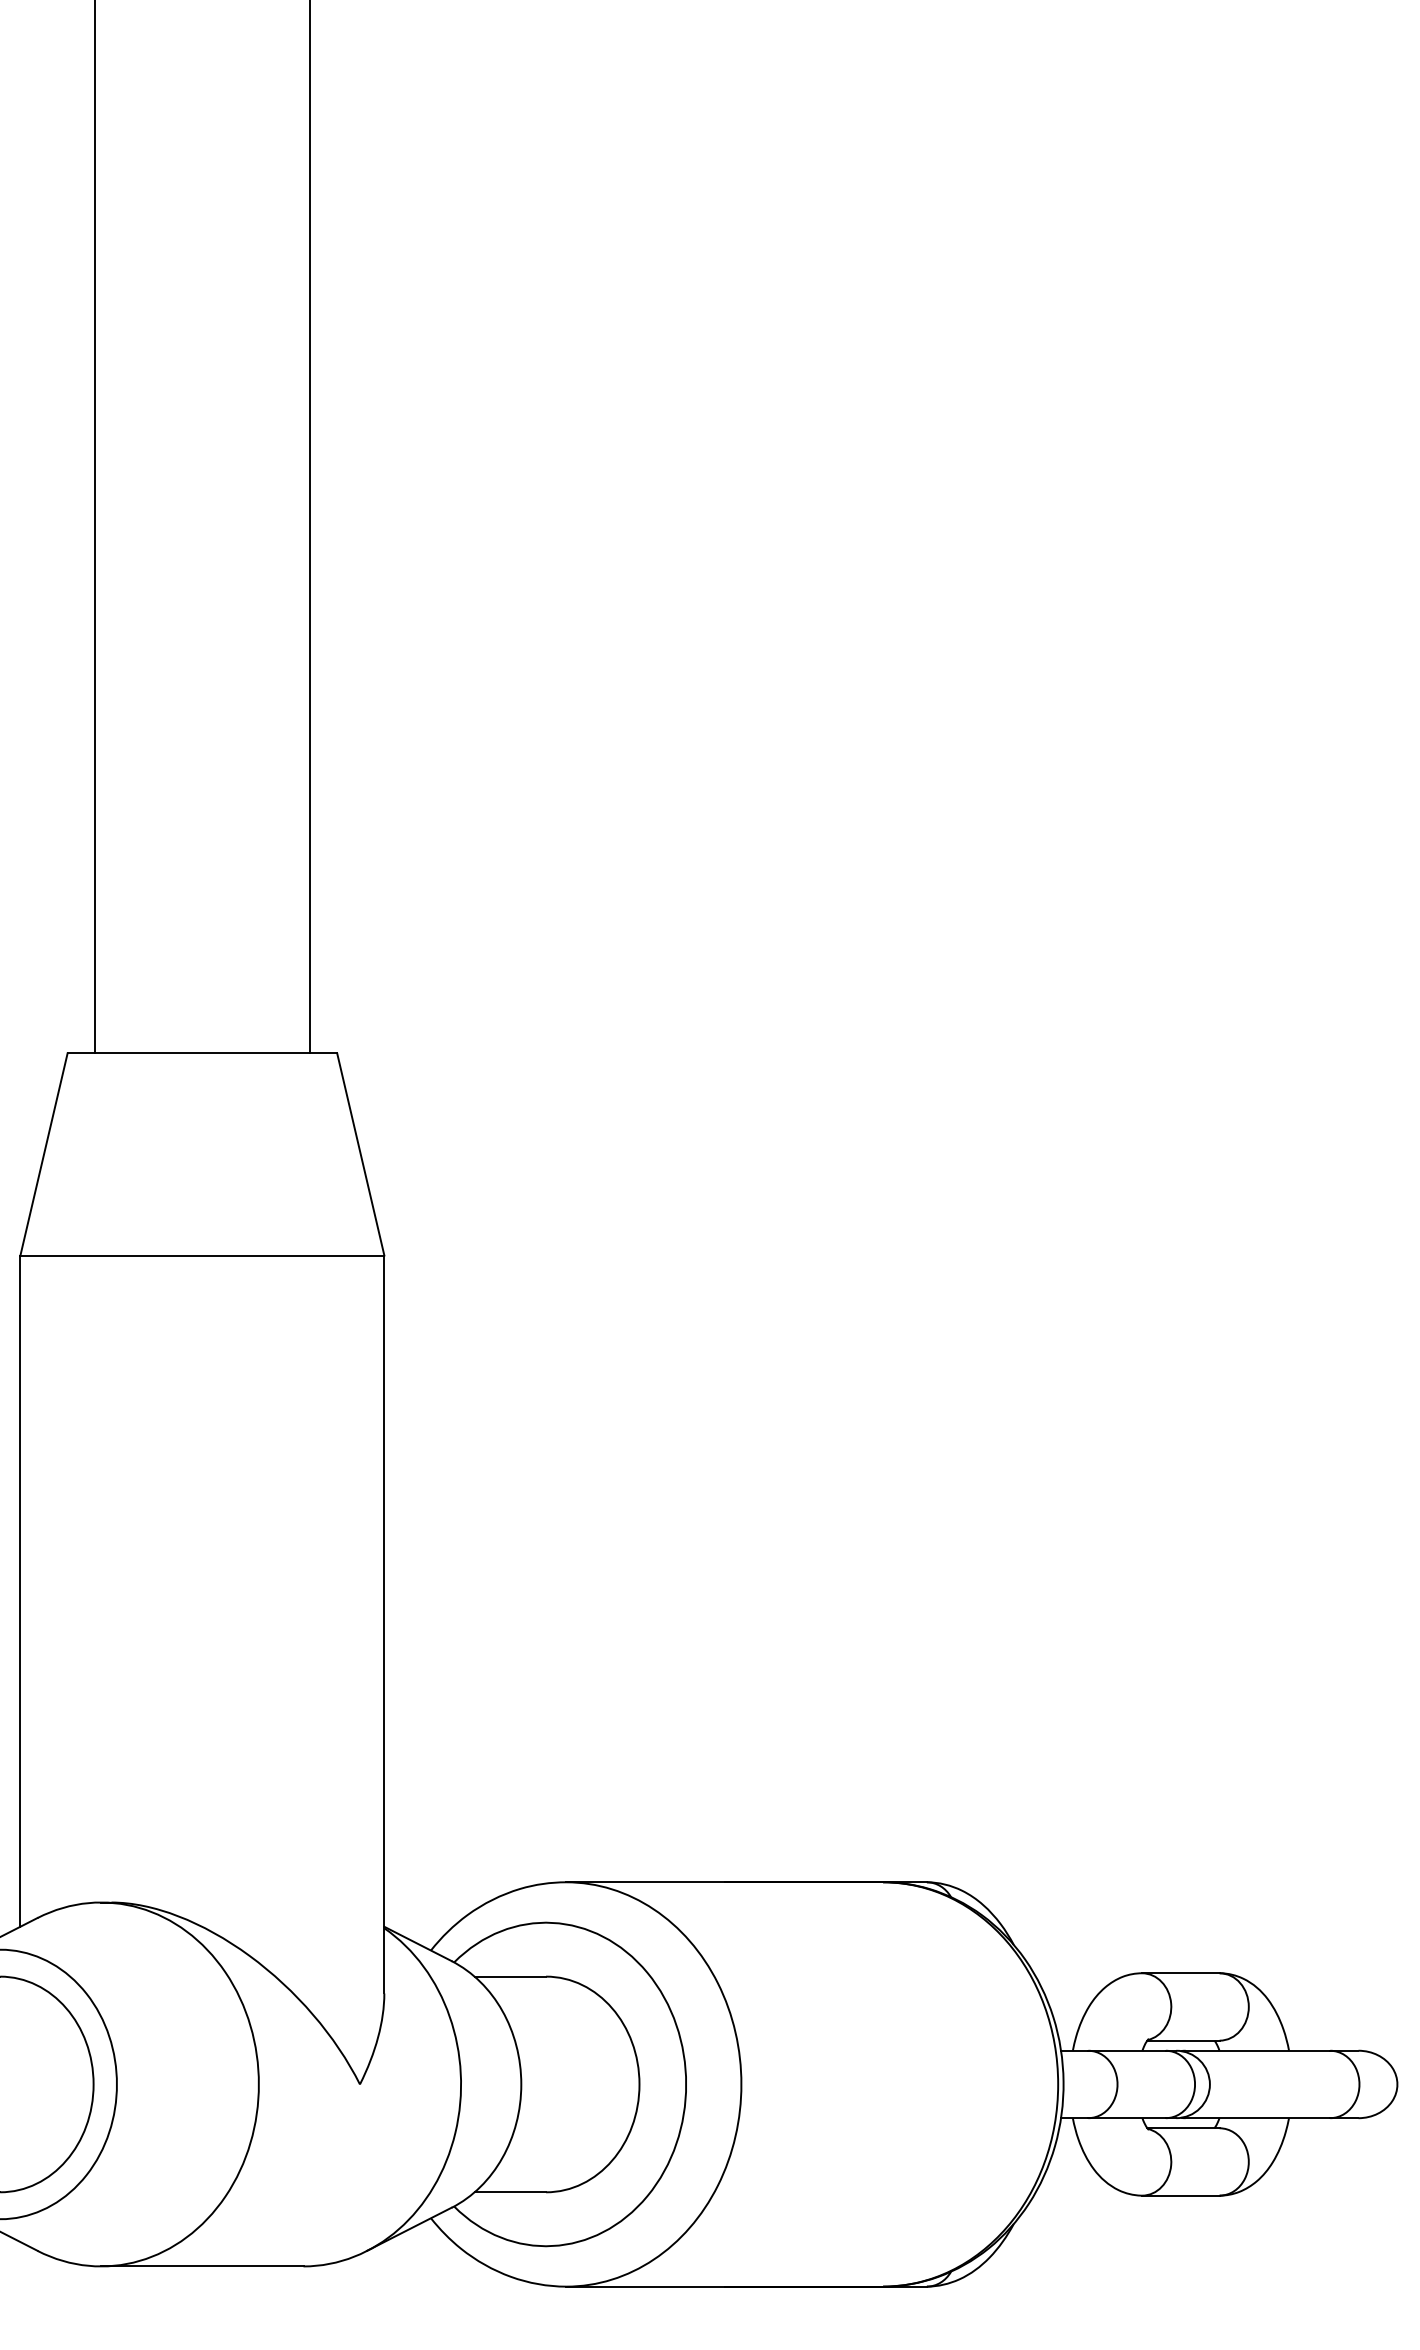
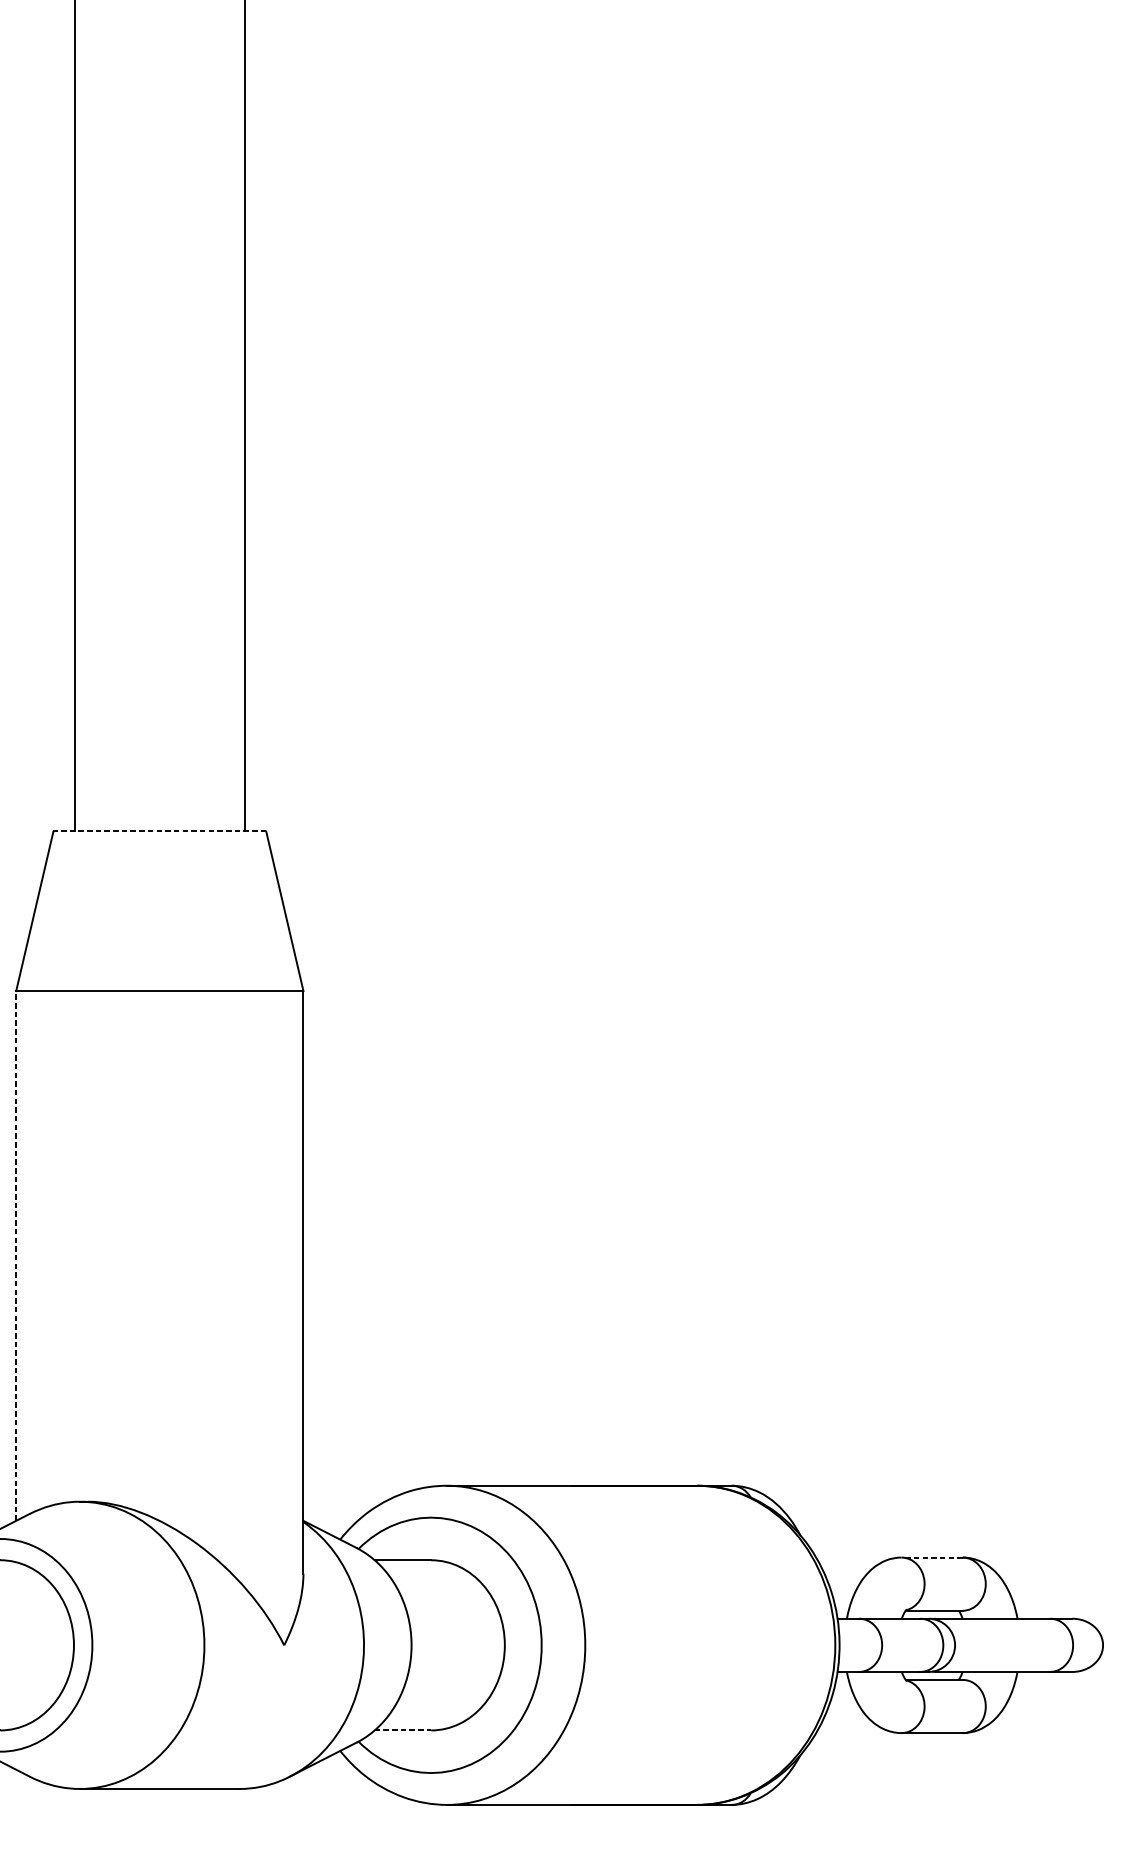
line: (202, 1053) -> (159, 831), solid -> dashed
line: (20, 1591) -> (16, 1256), solid -> dashed
line: (1180, 1973) -> (931, 1557), solid -> dashed
line: (510, 2192) -> (403, 1730), solid -> dashed

